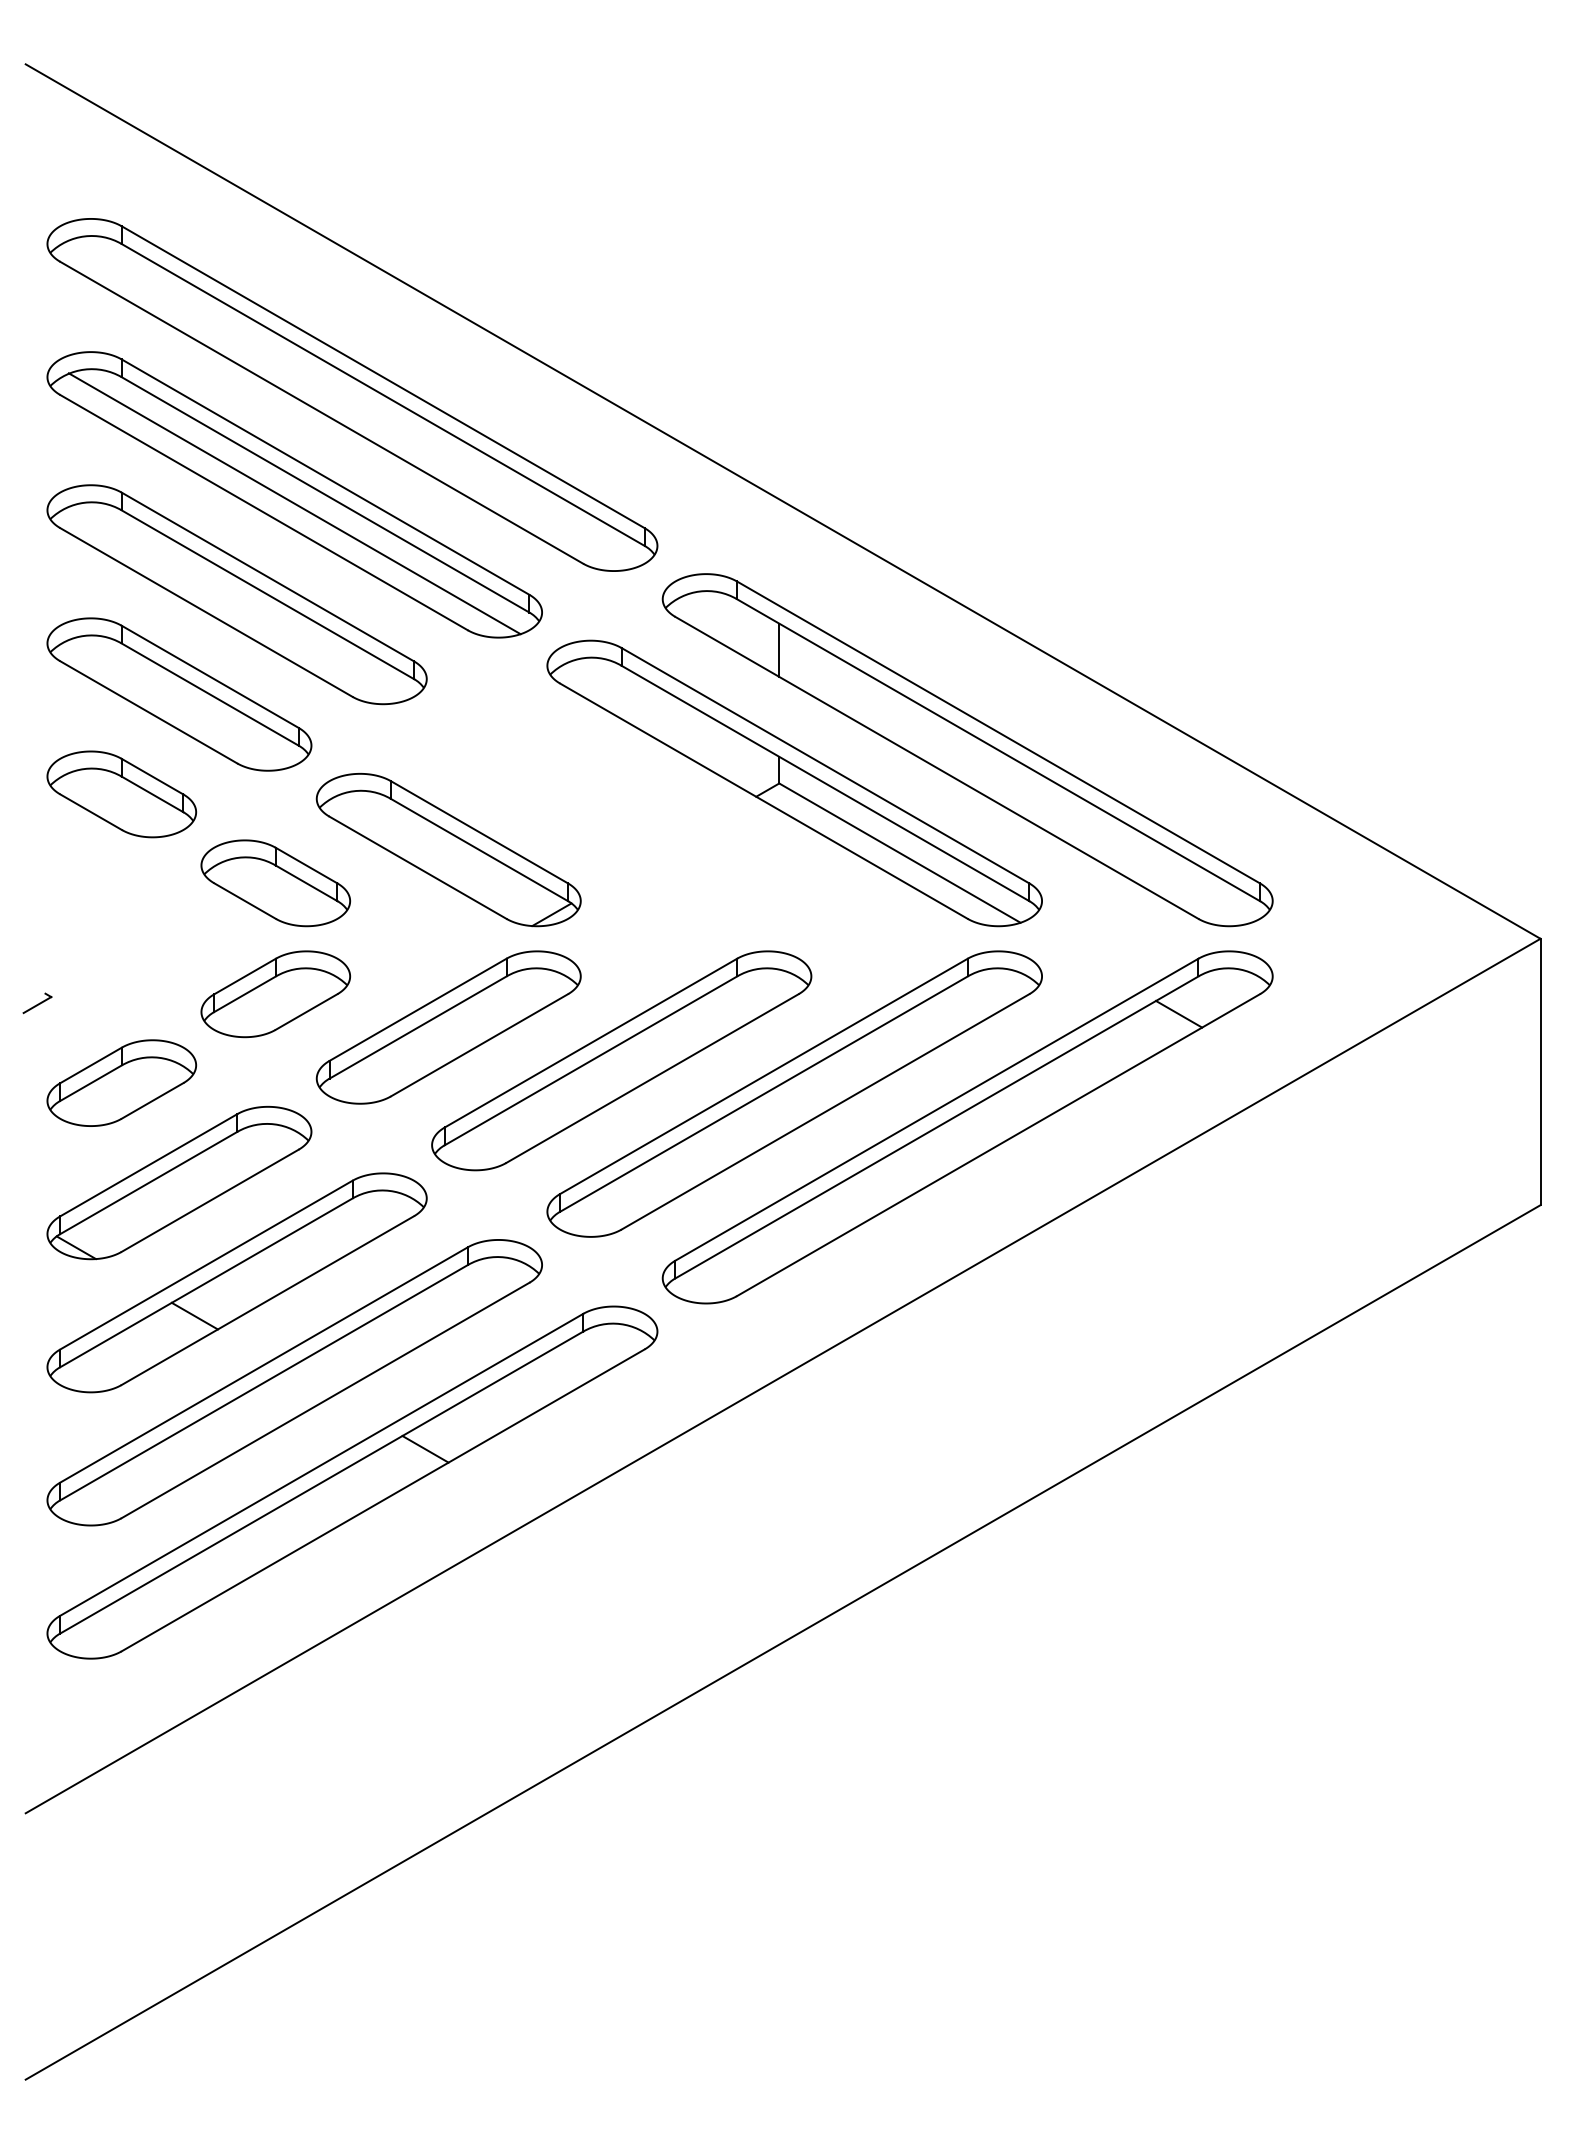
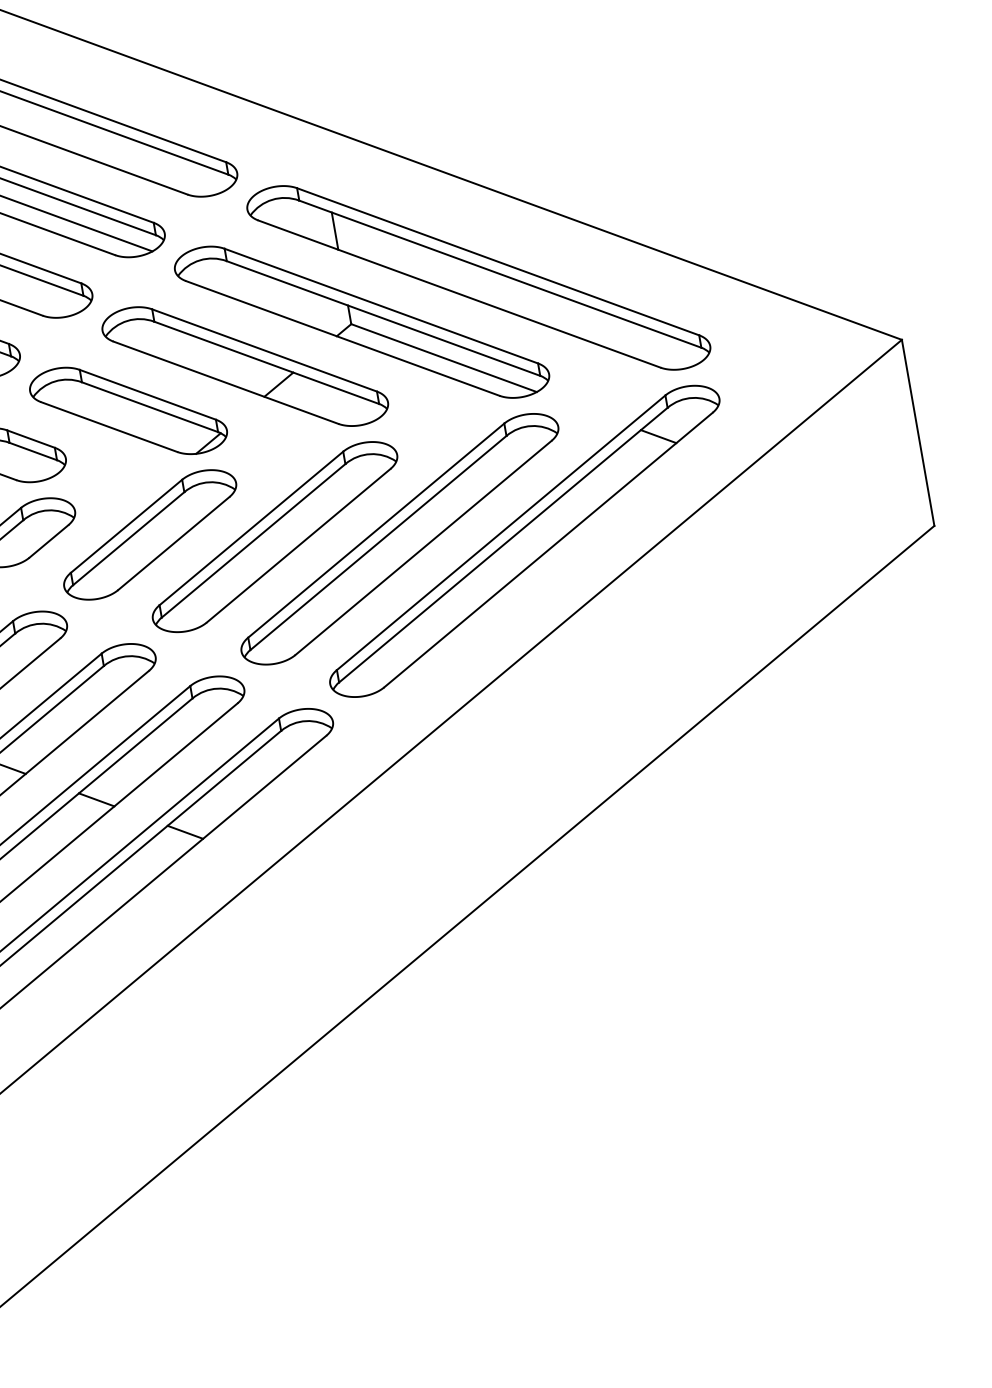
part: (621, 816) -> (245, 366), added
line: (310, 1382) -> (96, 799), added

